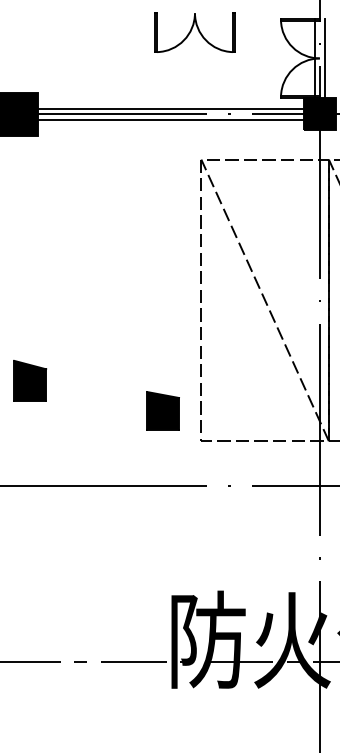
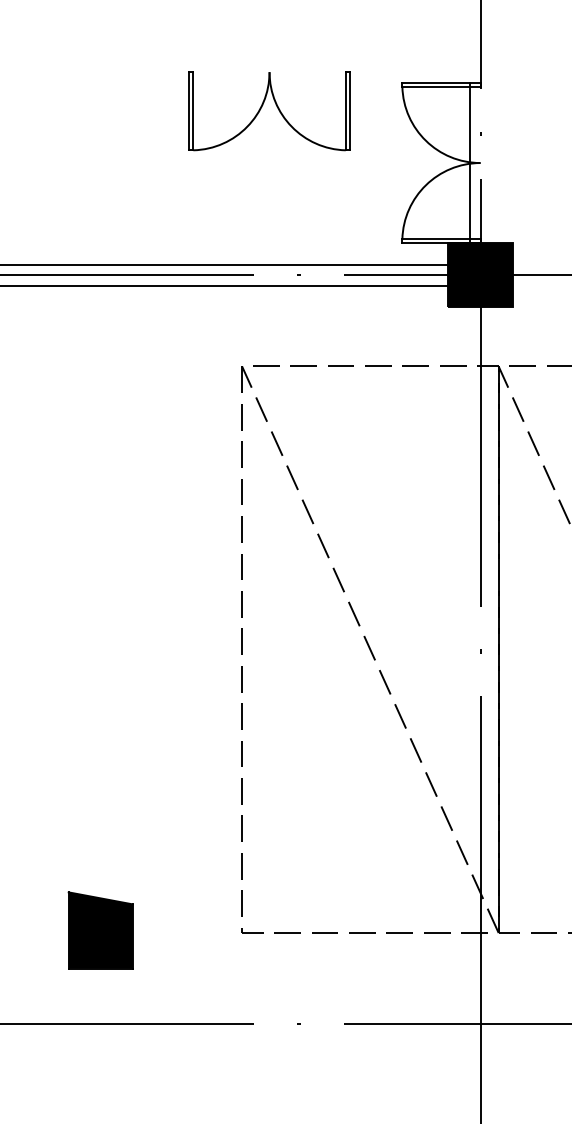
part: (194, 32) -> (268, 110), moved
line: (325, 58) -> (491, 163), removed
part: (162, 410) -> (99, 929), moved

